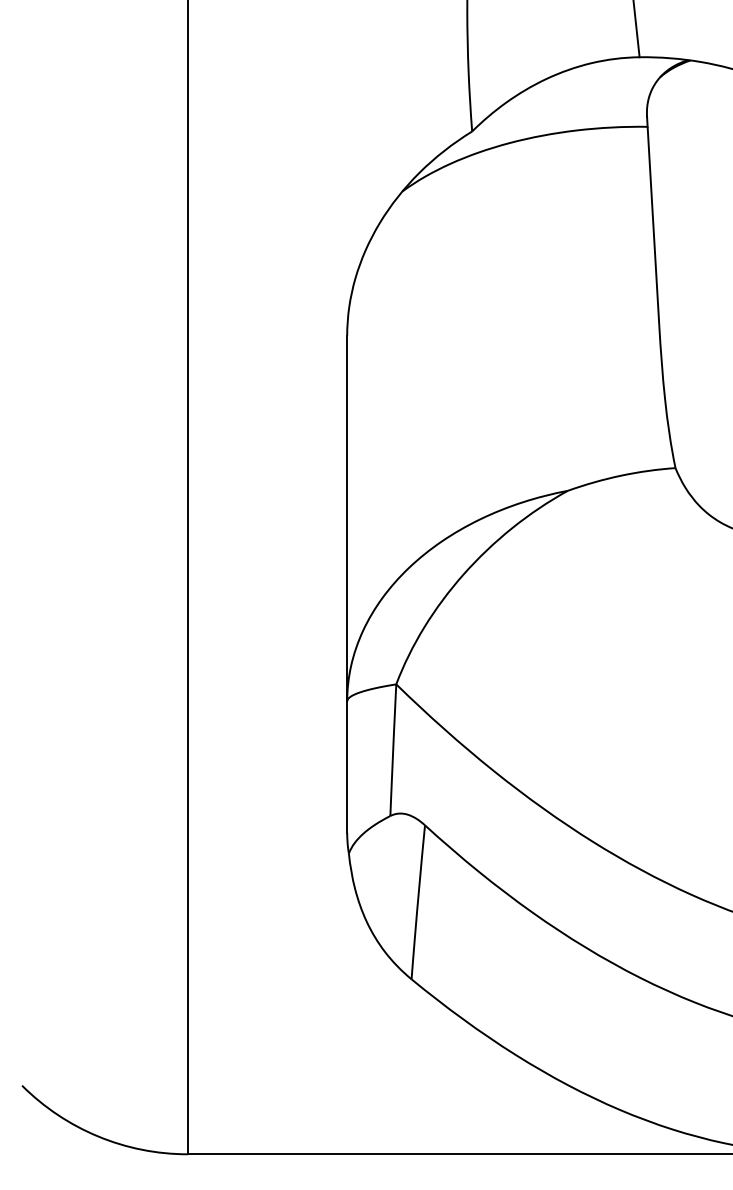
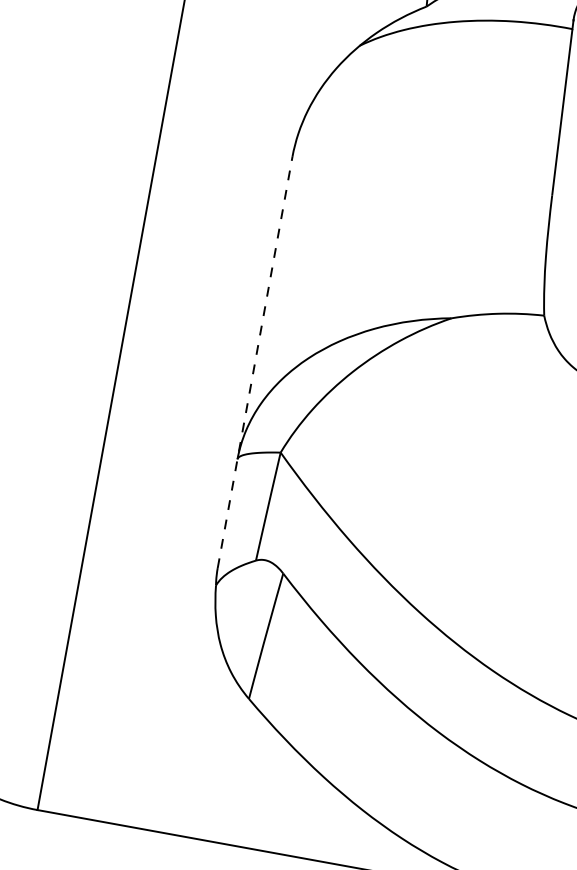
line: (347, 584) -> (255, 362), solid -> dashed

